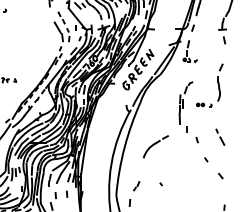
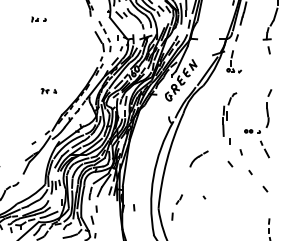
part: (217, 85) -> (266, 111), moved
part: (155, 146) -> (198, 158), size x0.7
line: (186, 150) -> (230, 163), added
line: (67, 194) -> (134, 207), moved

